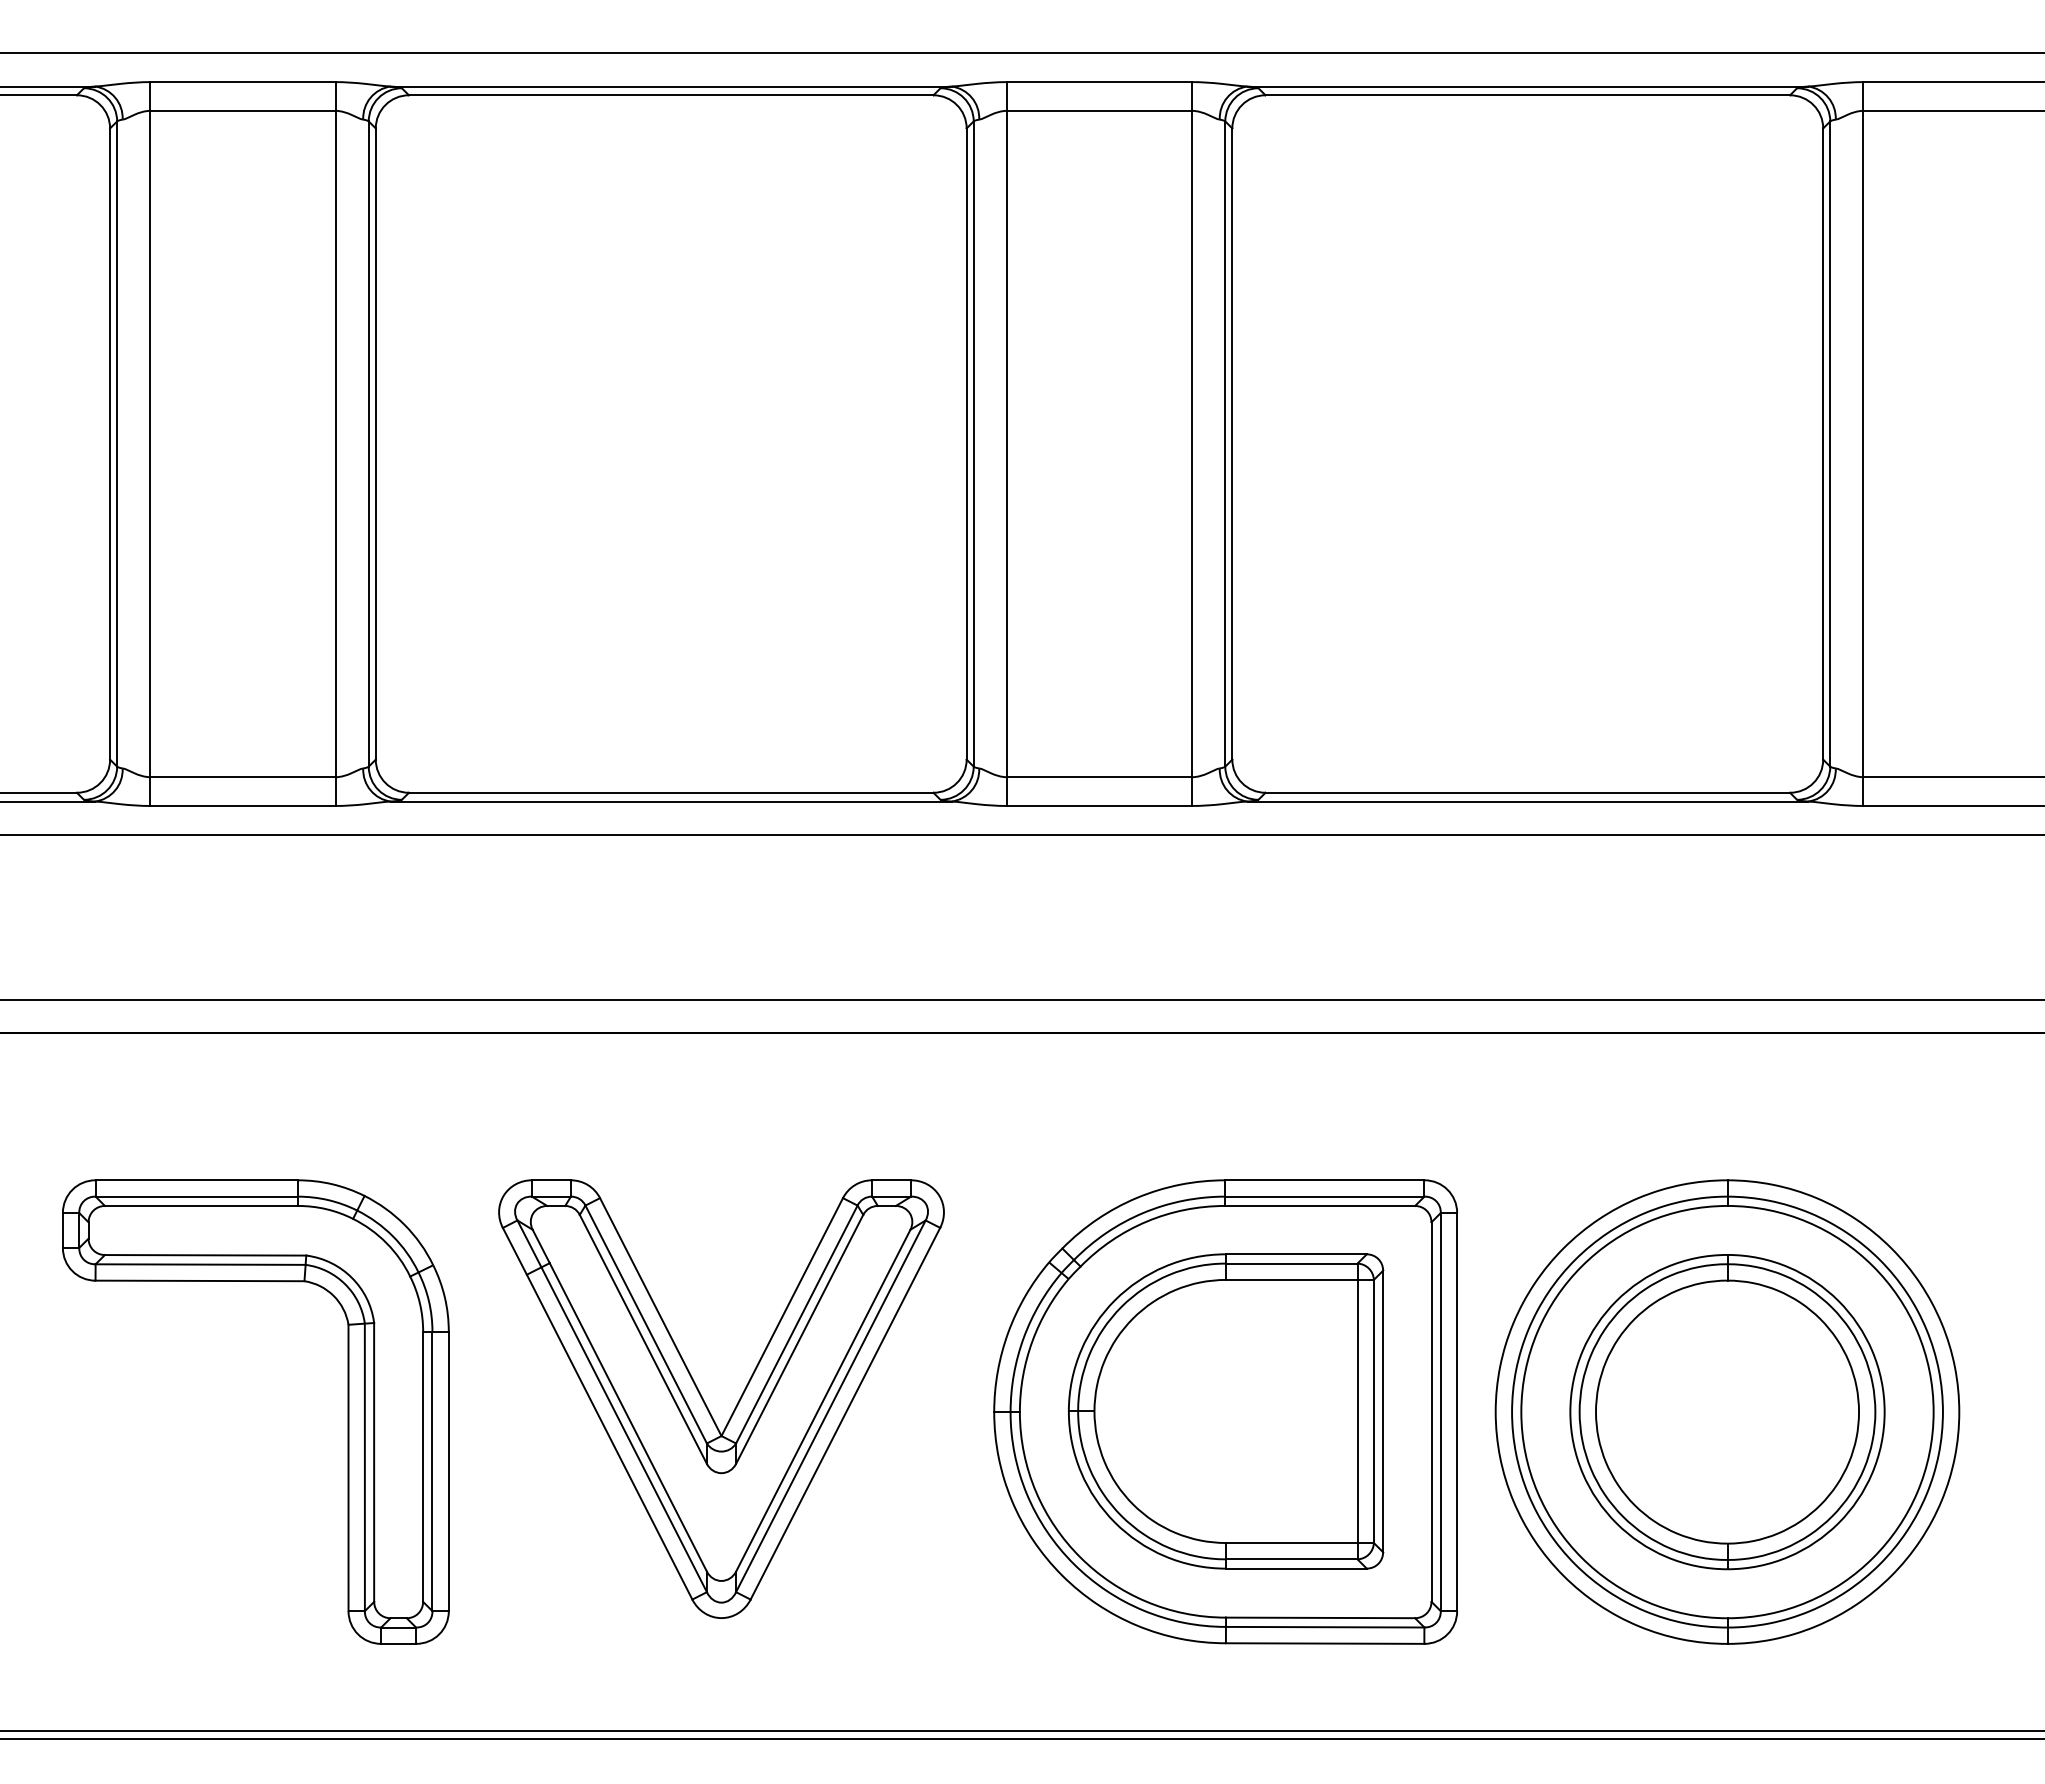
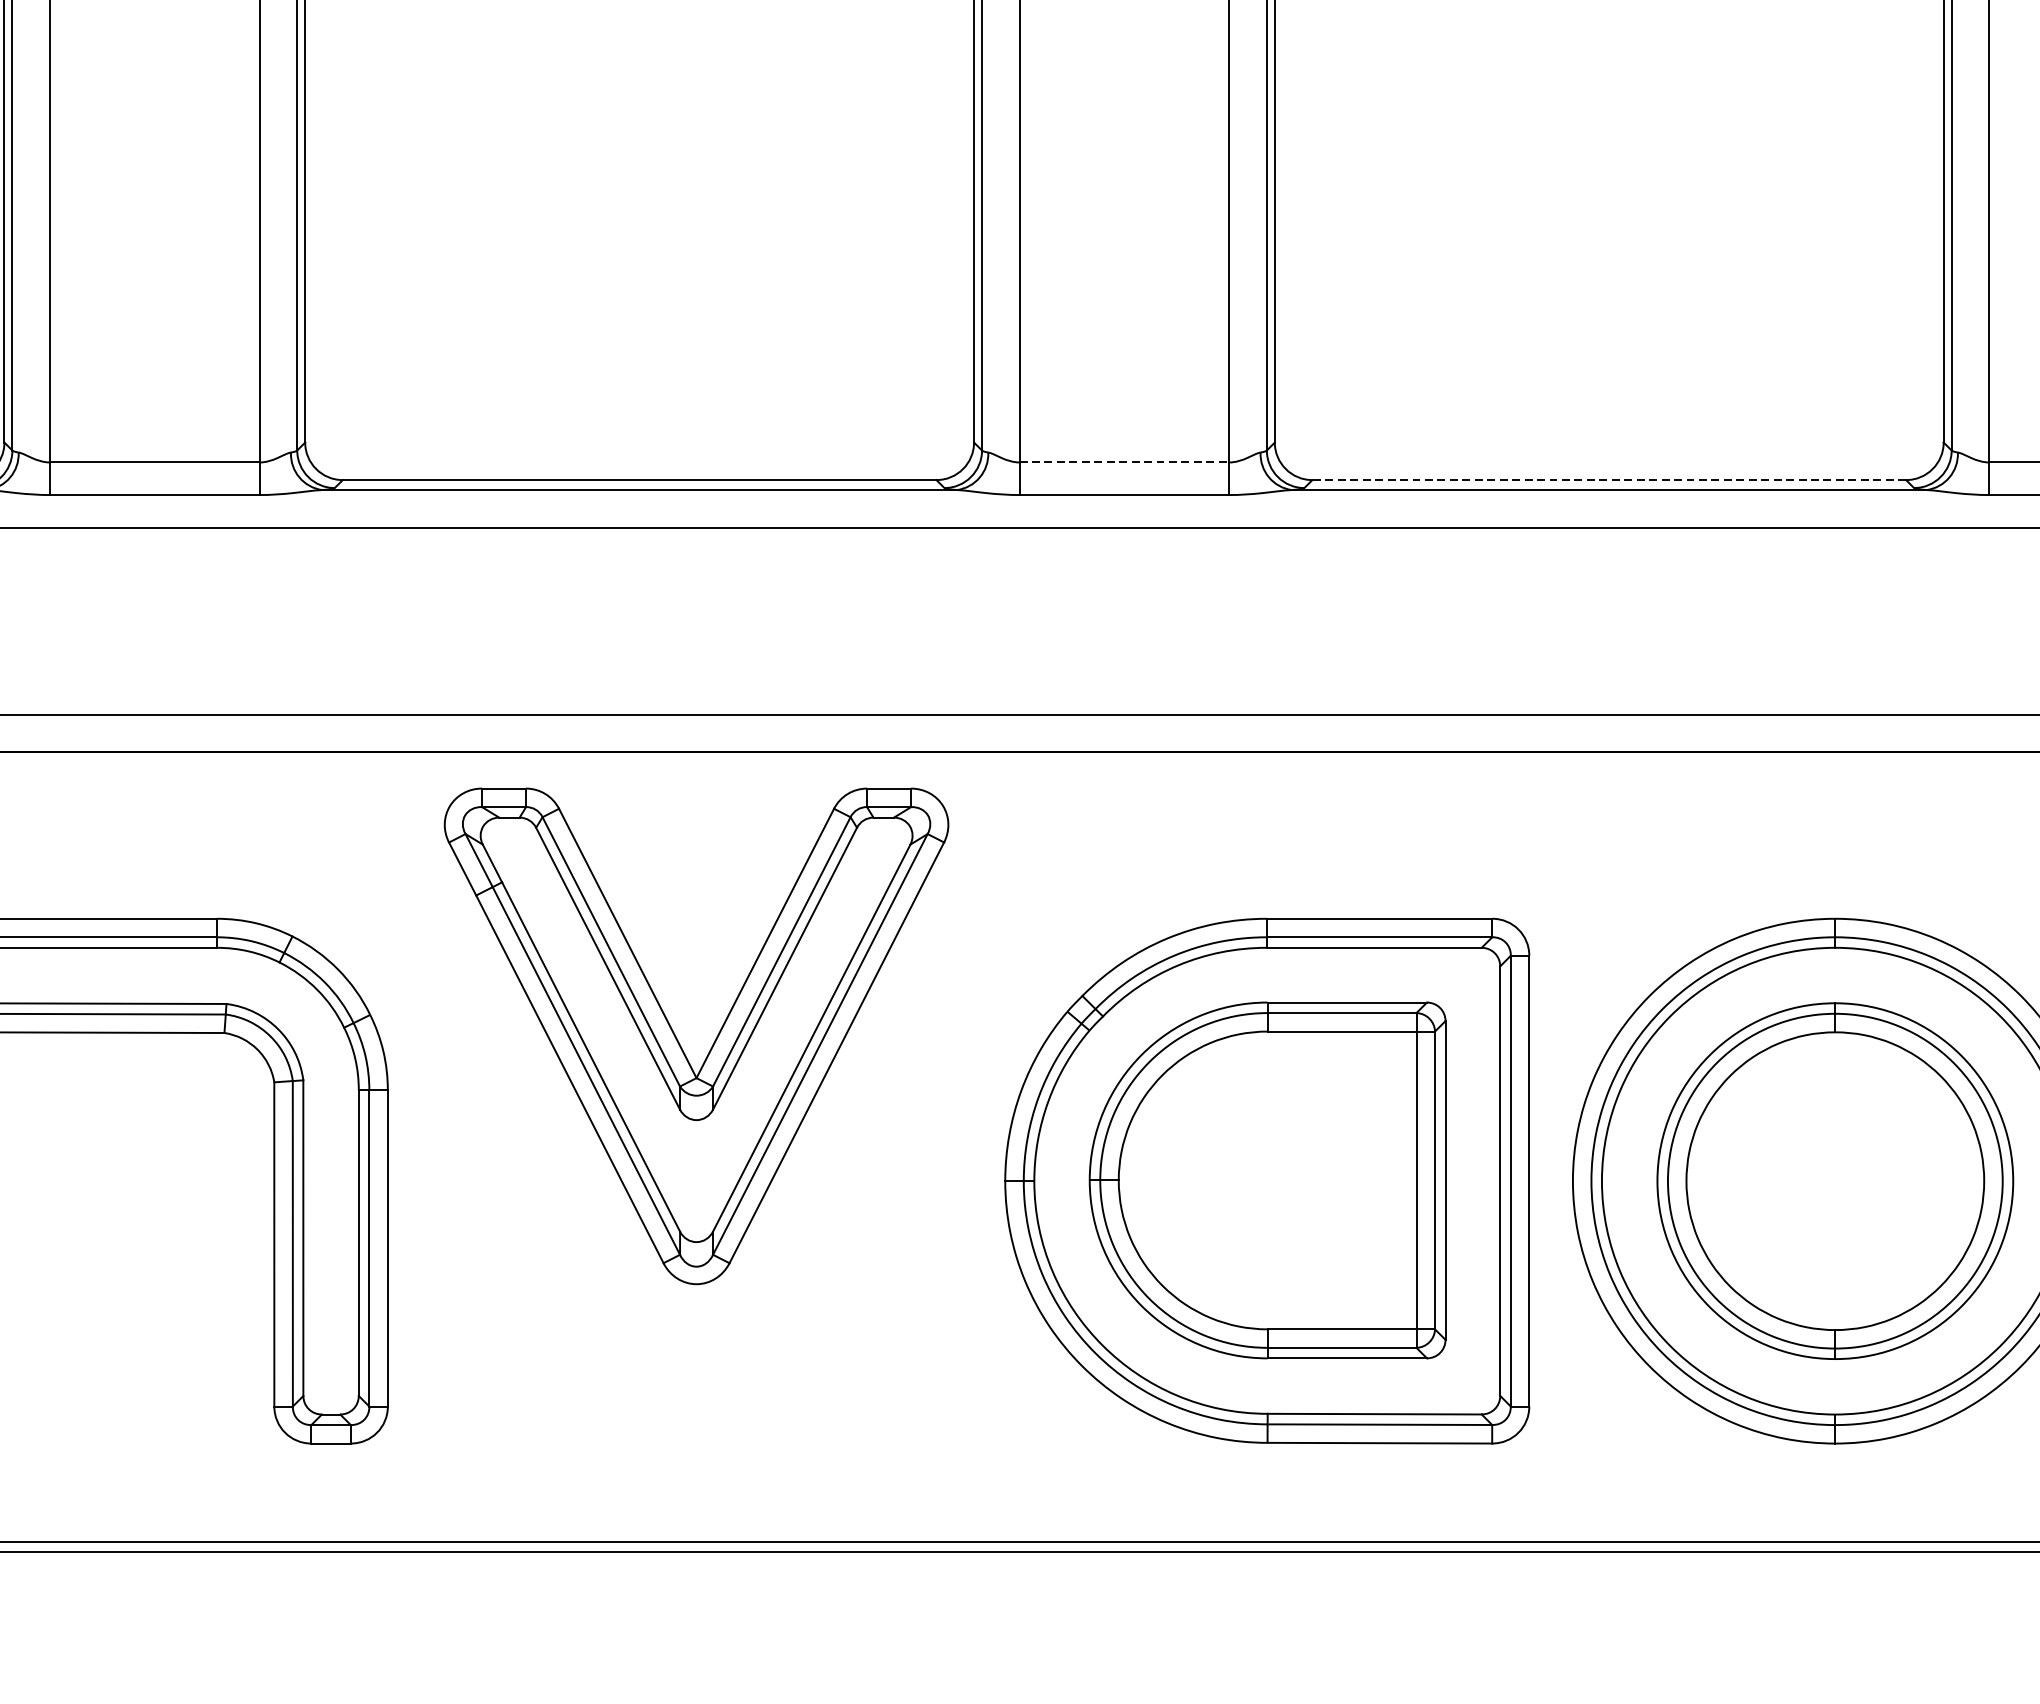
line: (1099, 777) -> (1124, 462), solid -> dashed
line: (1527, 792) -> (1608, 479), solid -> dashed
part: (707, 1406) -> (680, 1044), moved

